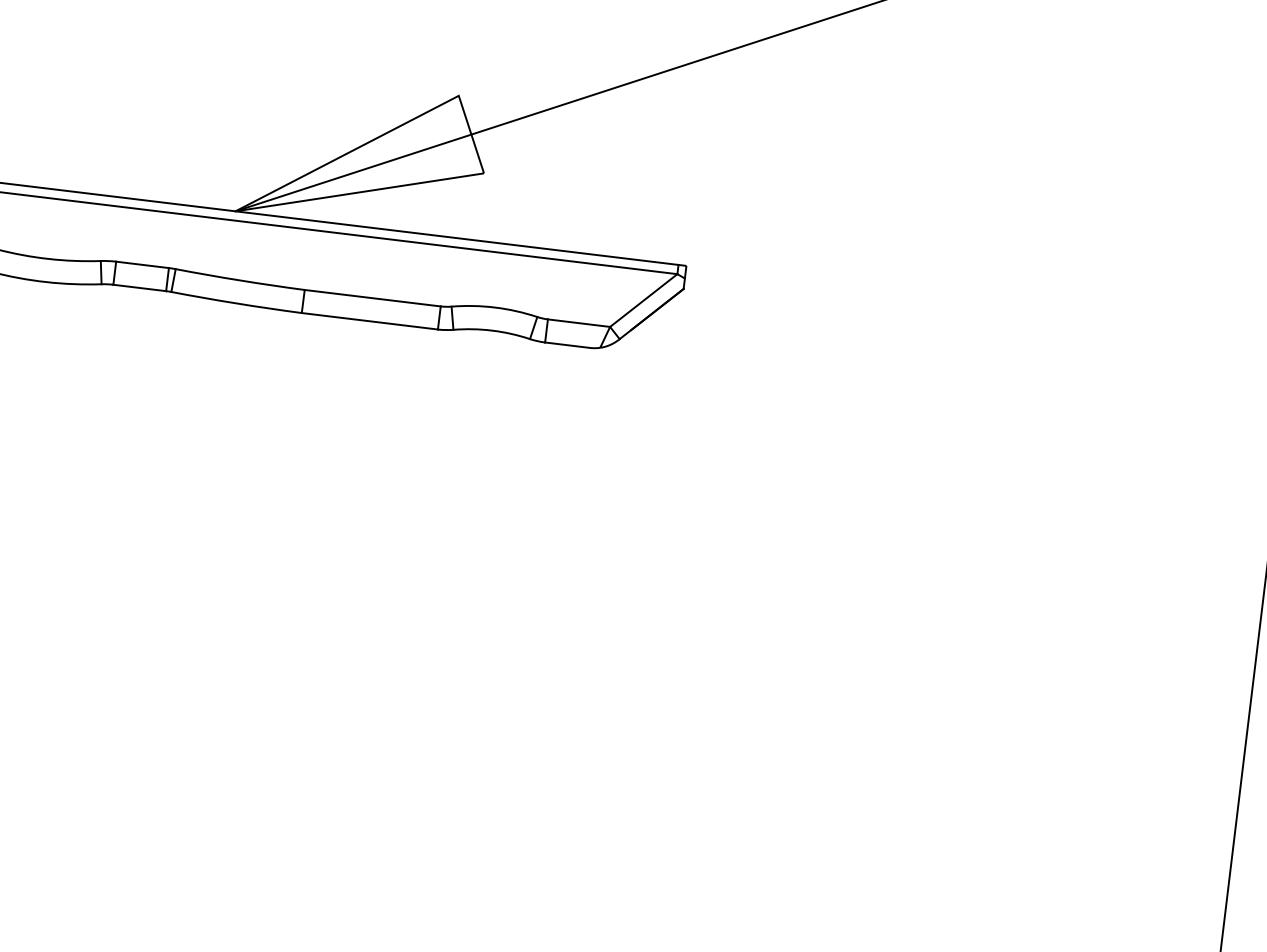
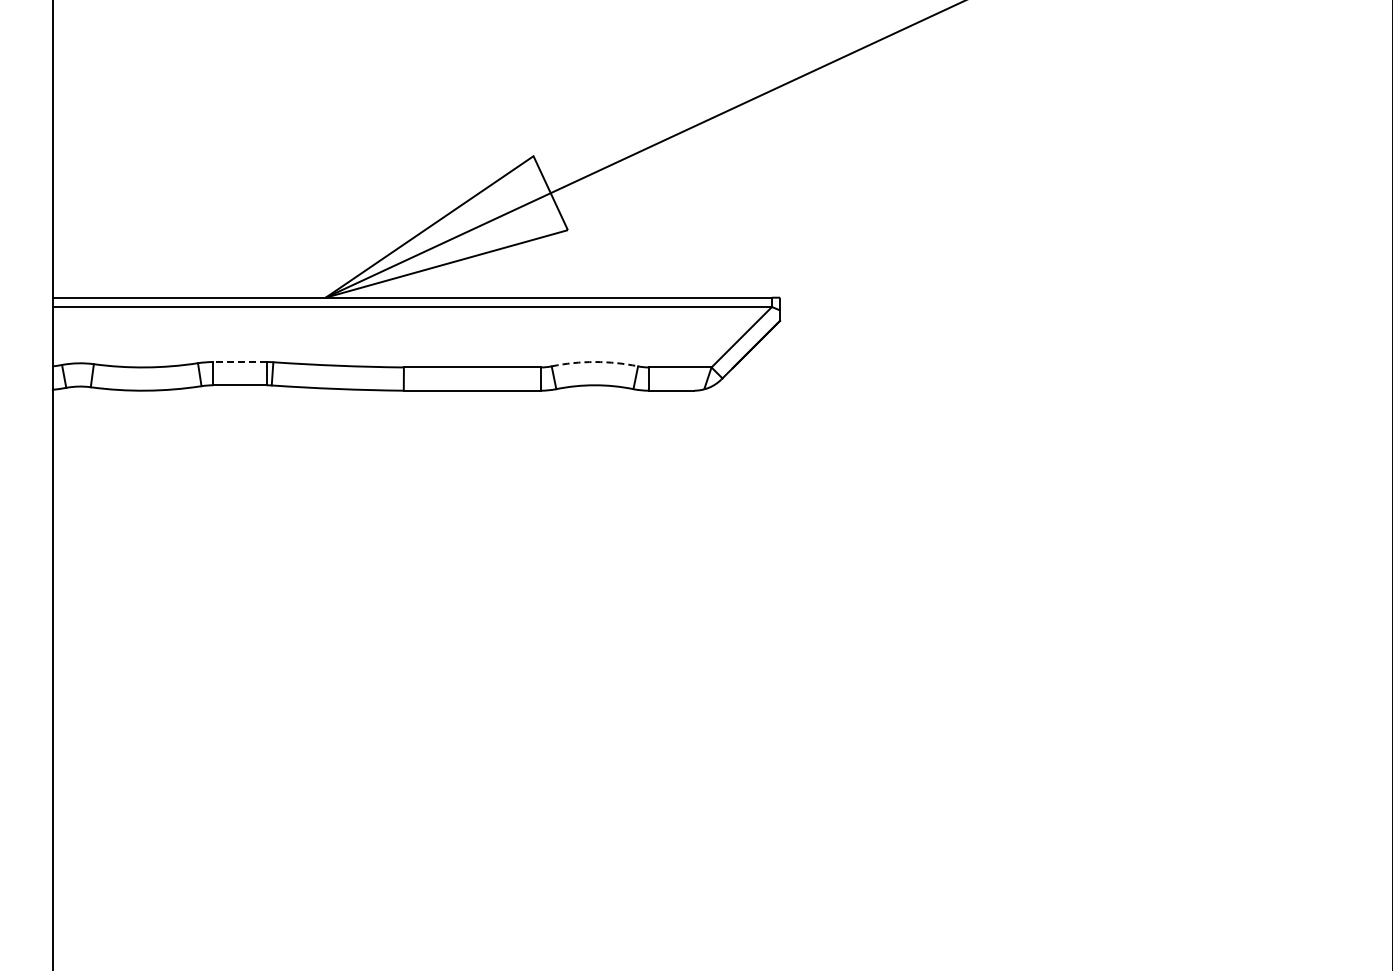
line: (142, 265) -> (239, 362), solid -> dashed
arc: (494, 307) -> (594, 362), solid -> dashed

